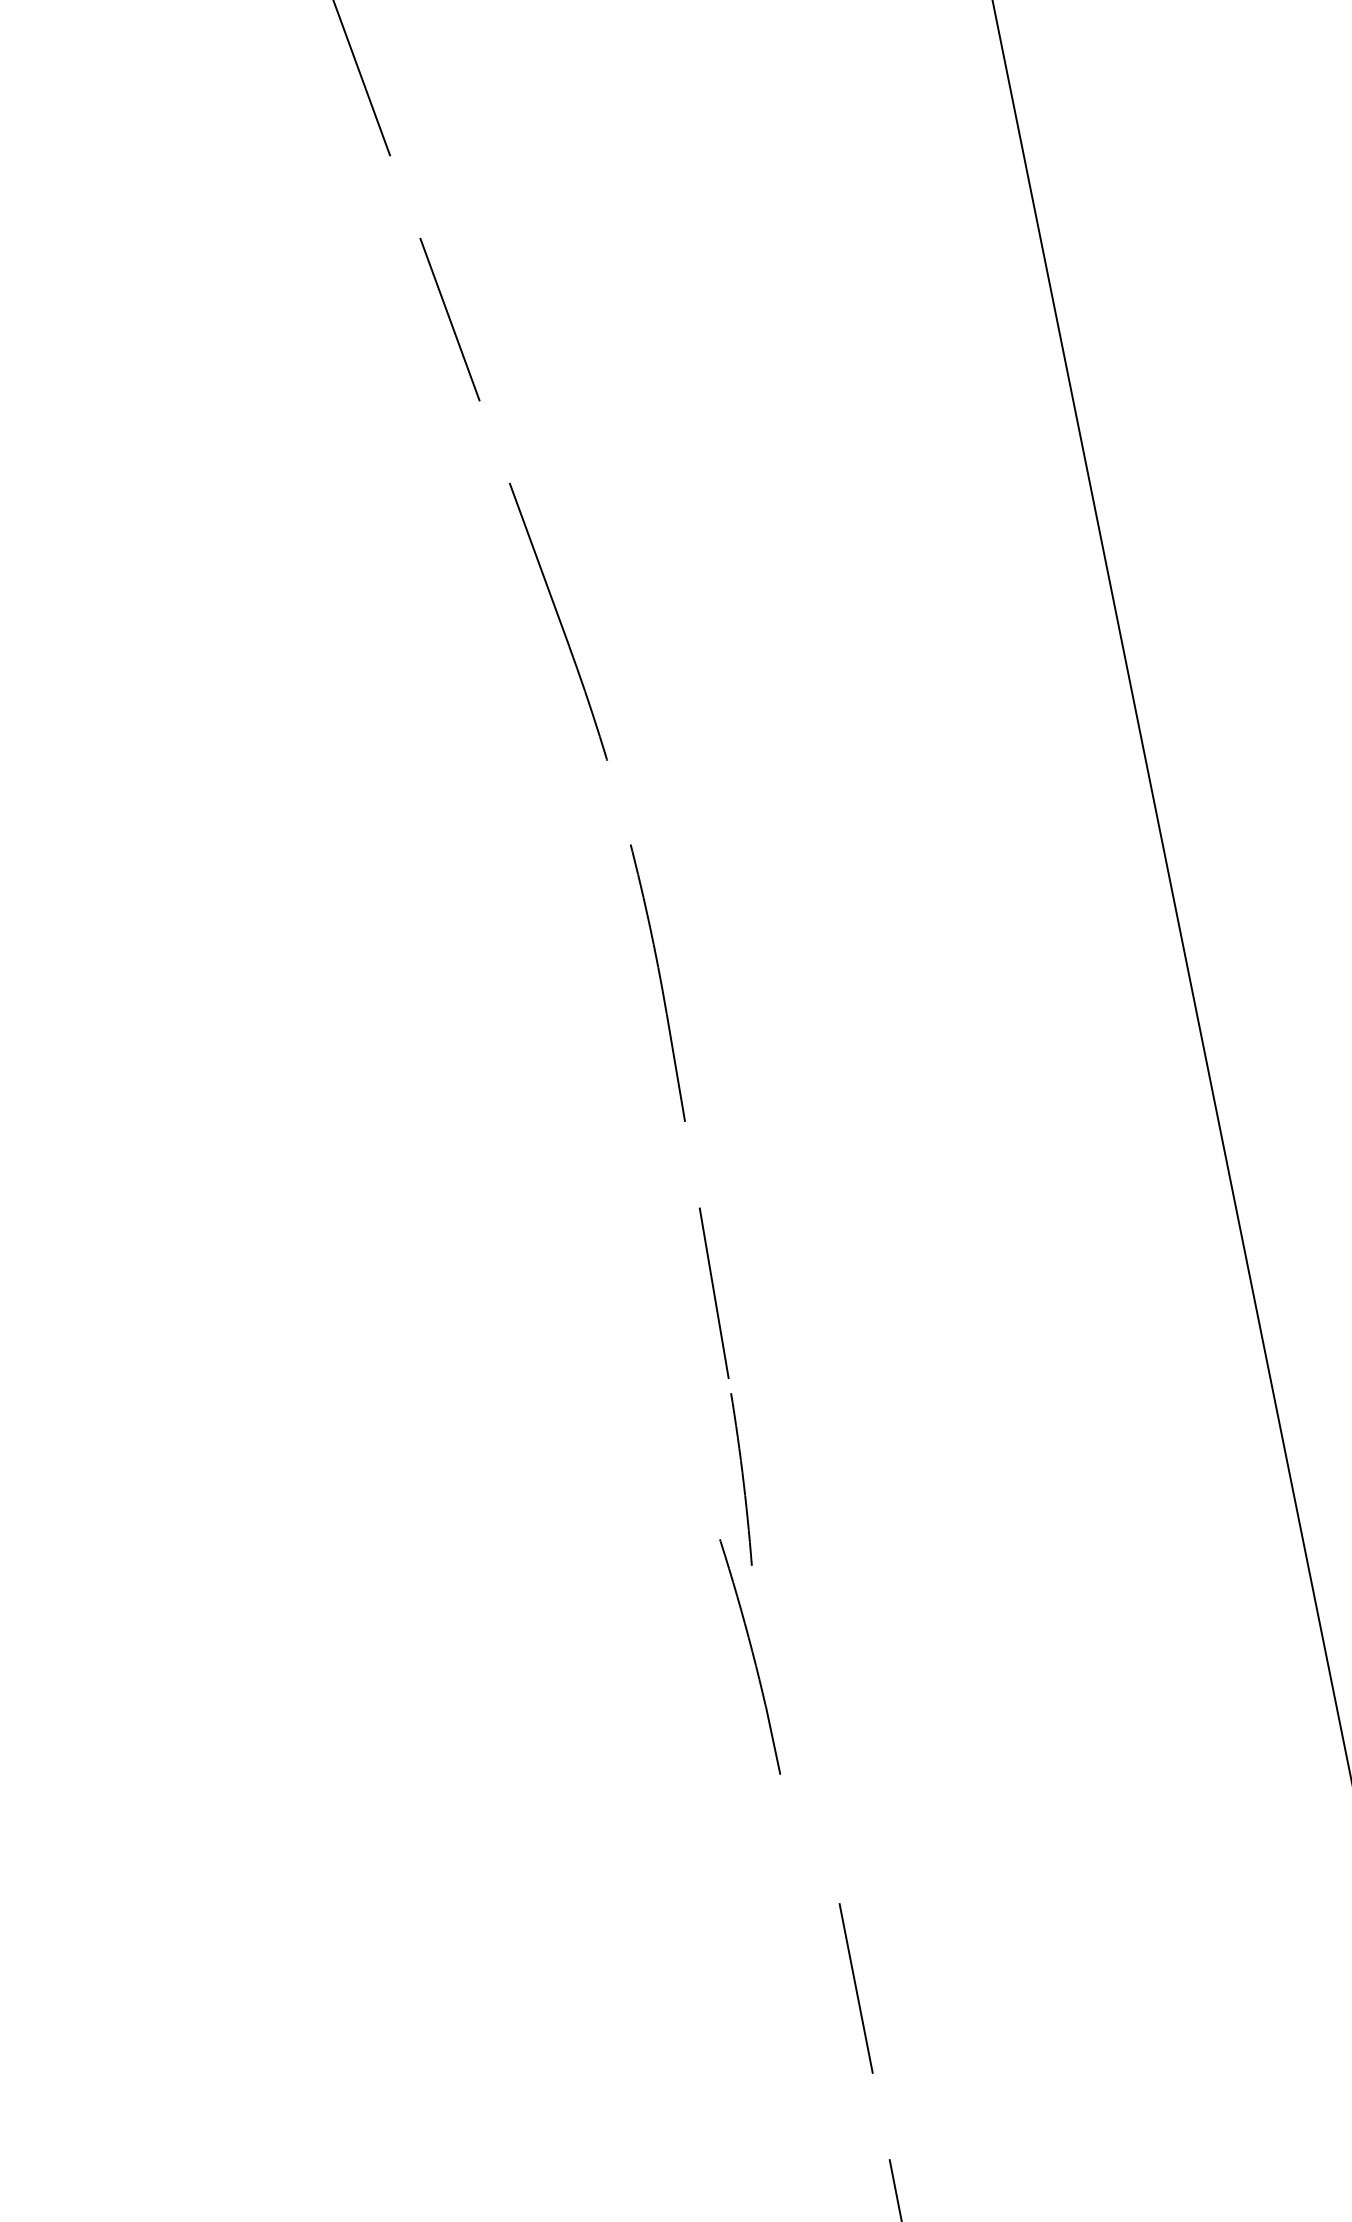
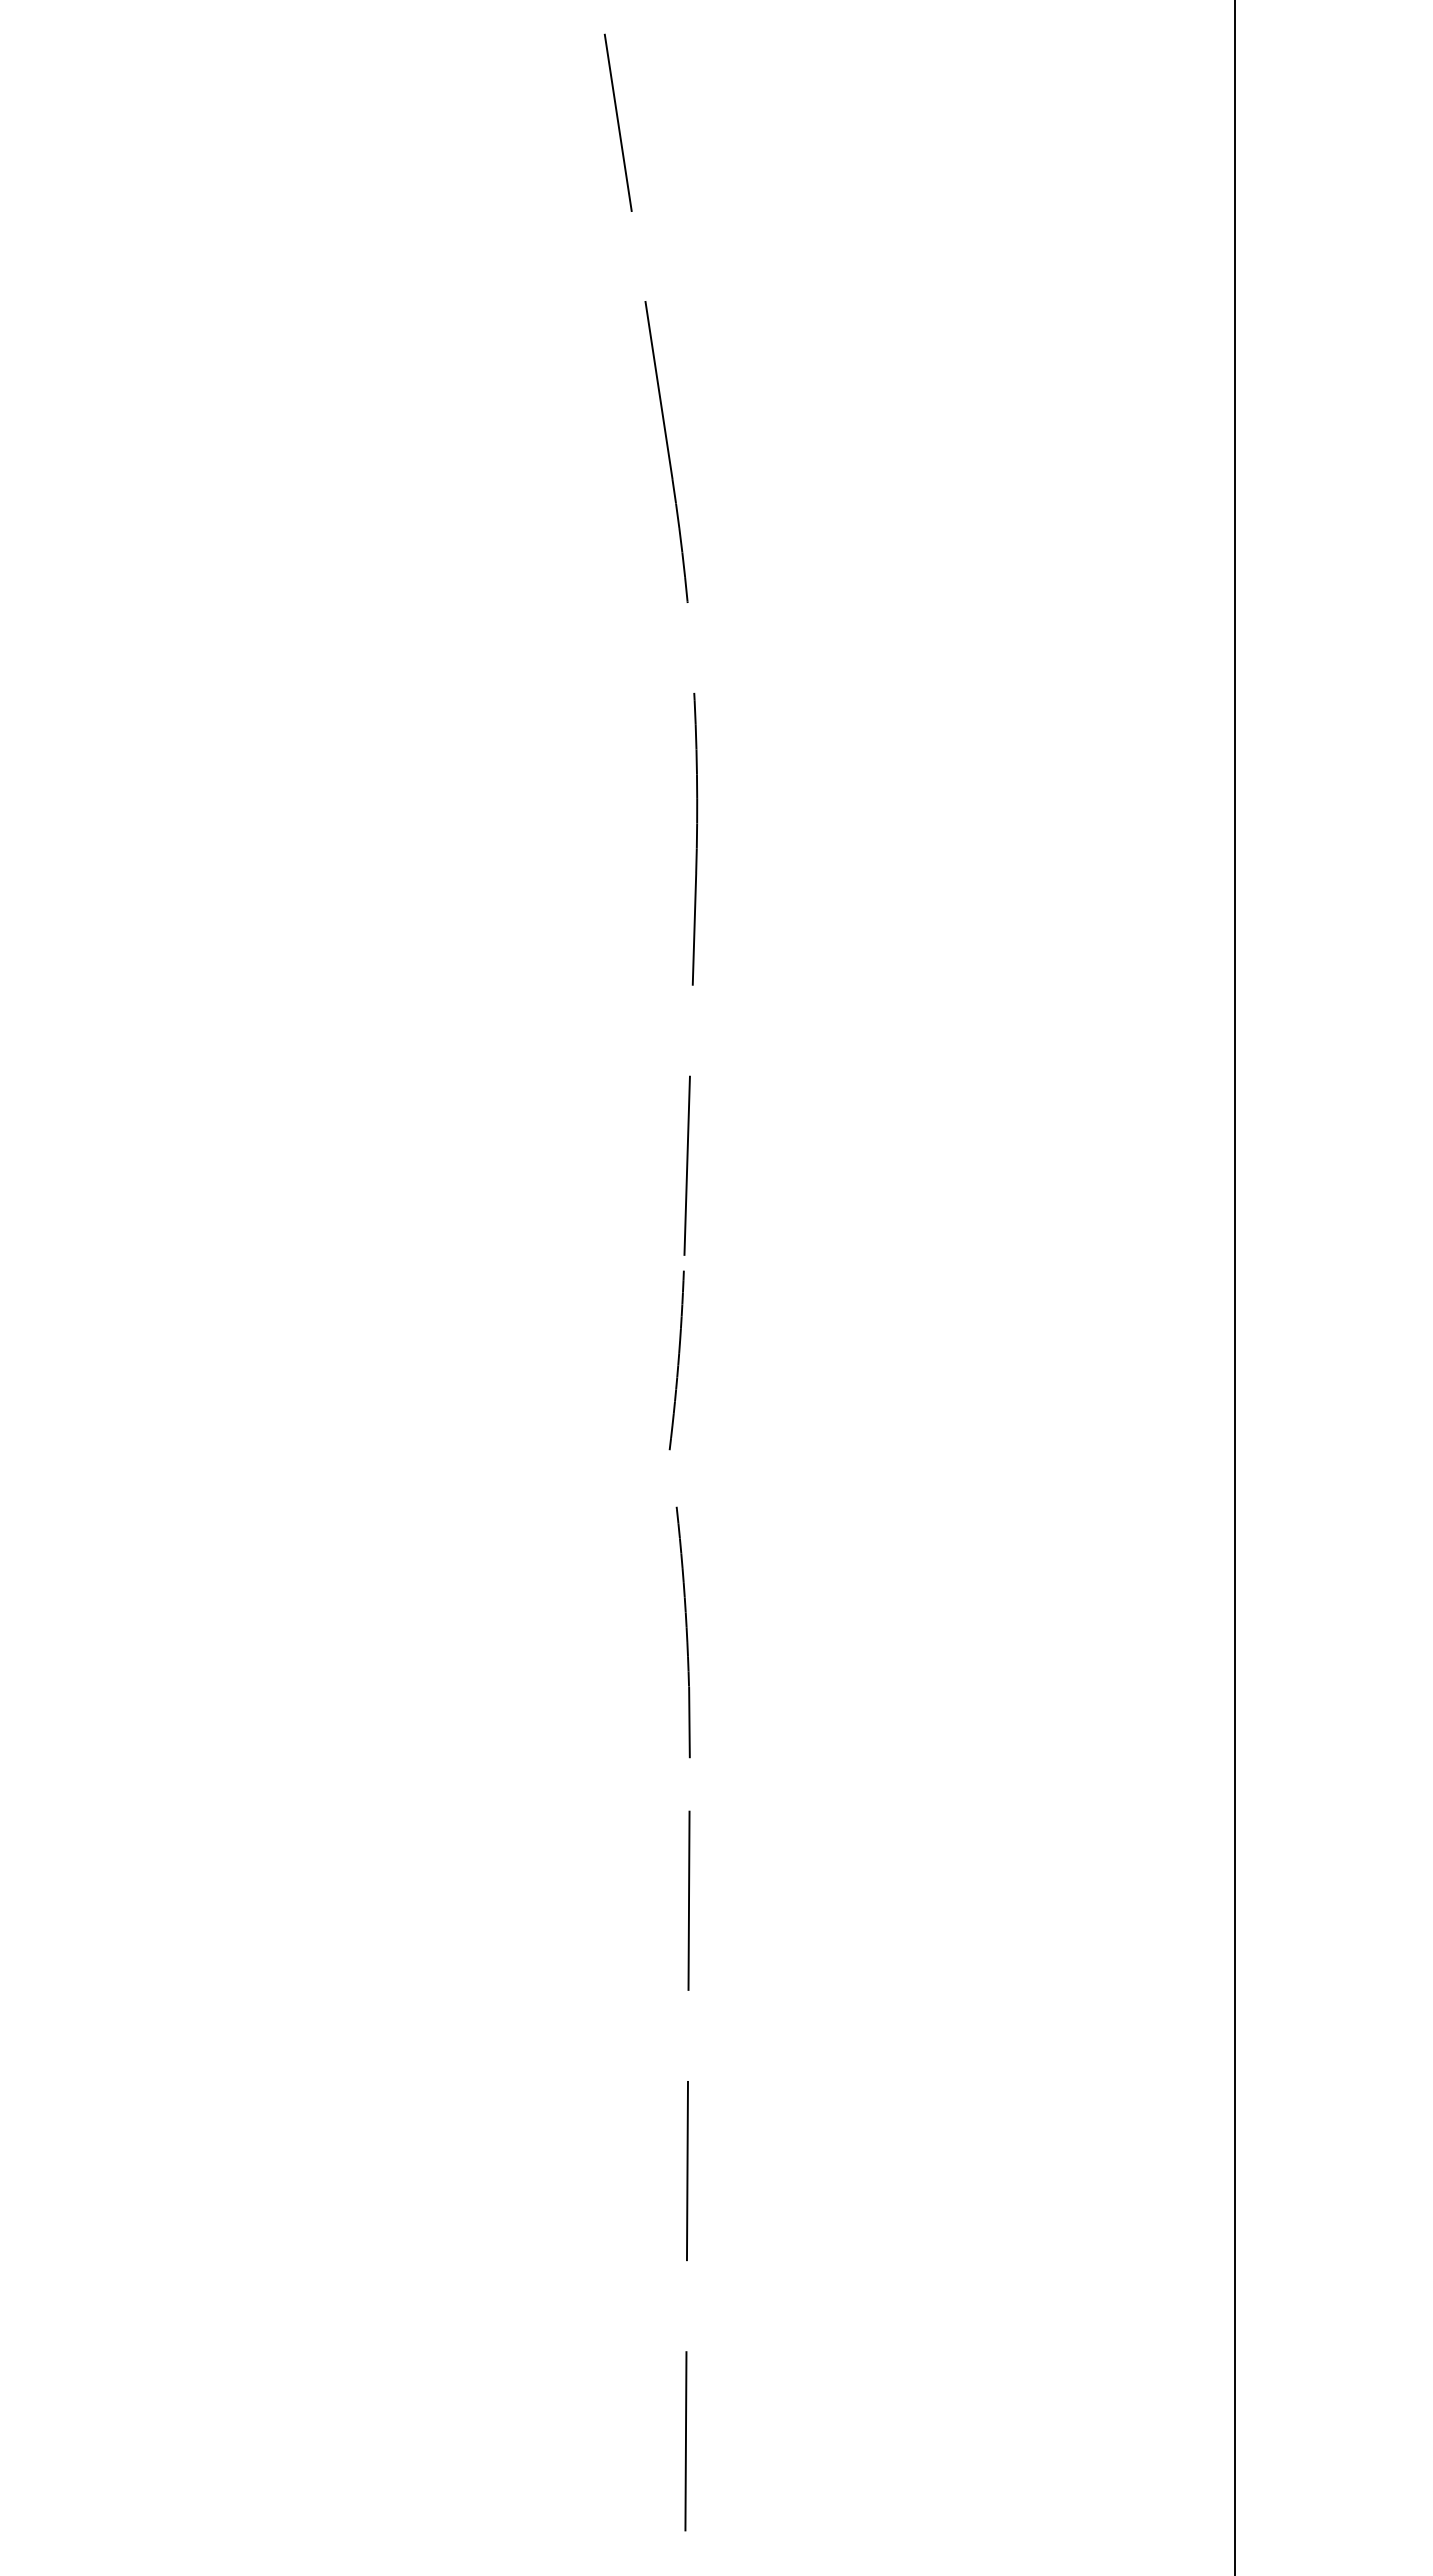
part: (749, 1657) -> (682, 1632), moved

